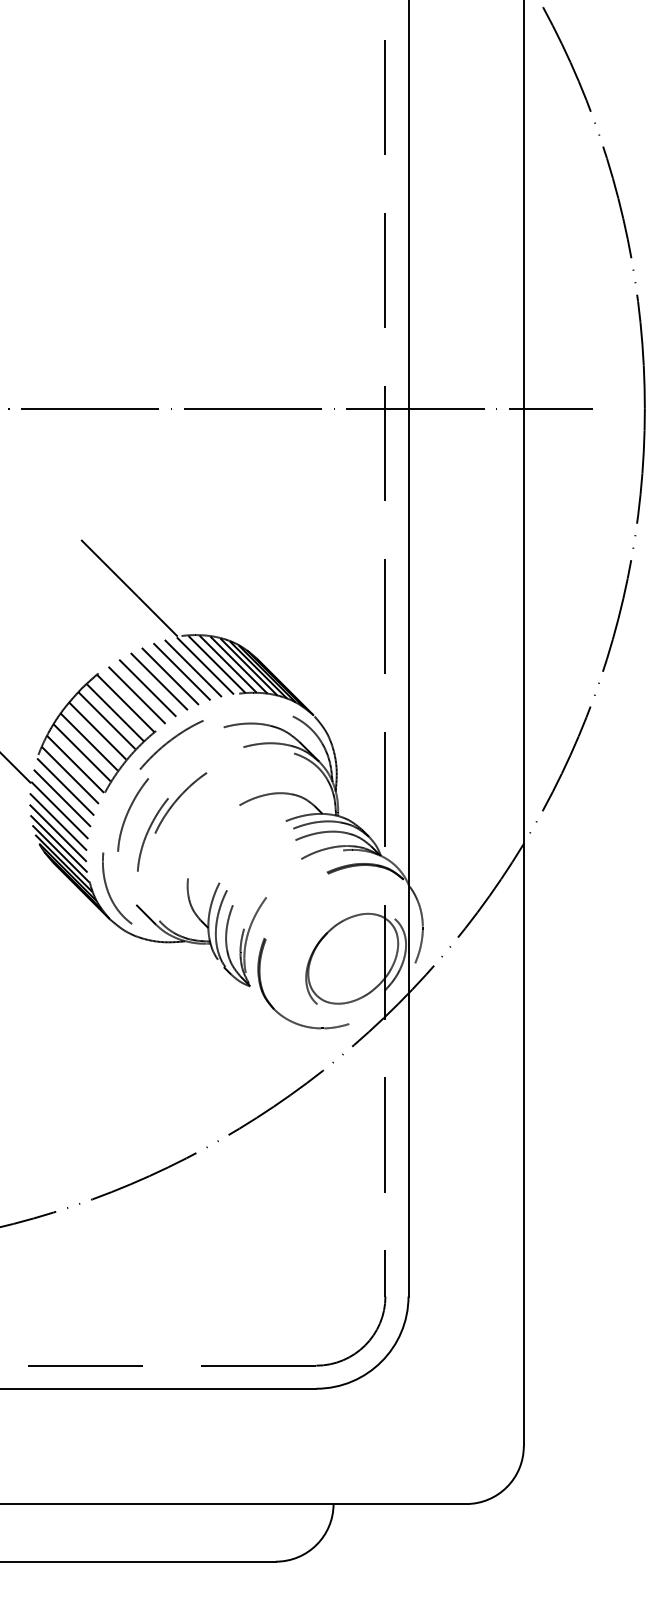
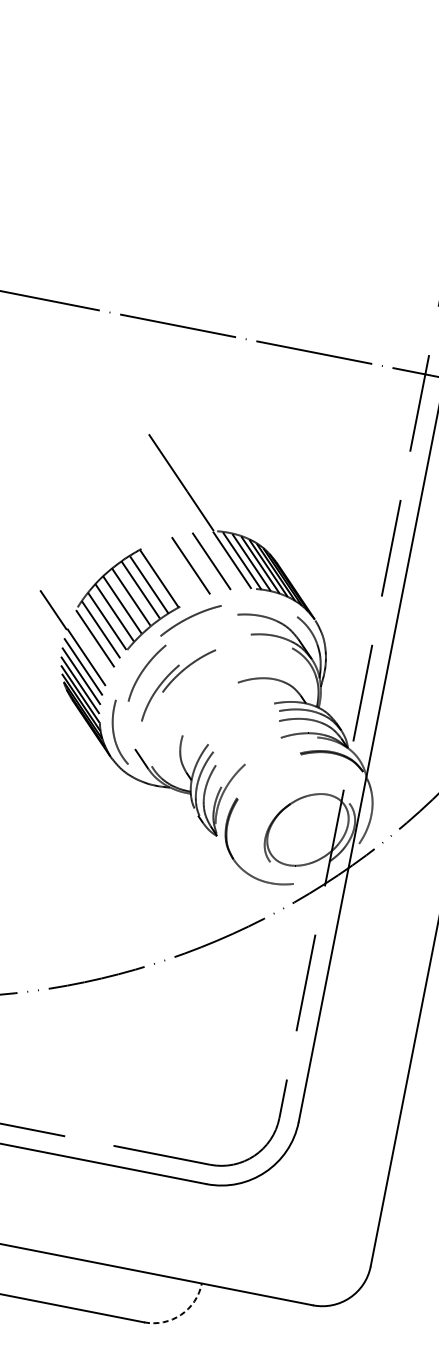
line: (192, 668) -> (221, 560), removed
line: (169, 675) -> (200, 562), removed
line: (147, 687) -> (180, 568), removed
line: (136, 694) -> (169, 572), removed
line: (62, 798) -> (90, 647), removed
arc: (316, 1544) -> (180, 1314), solid -> dashed

